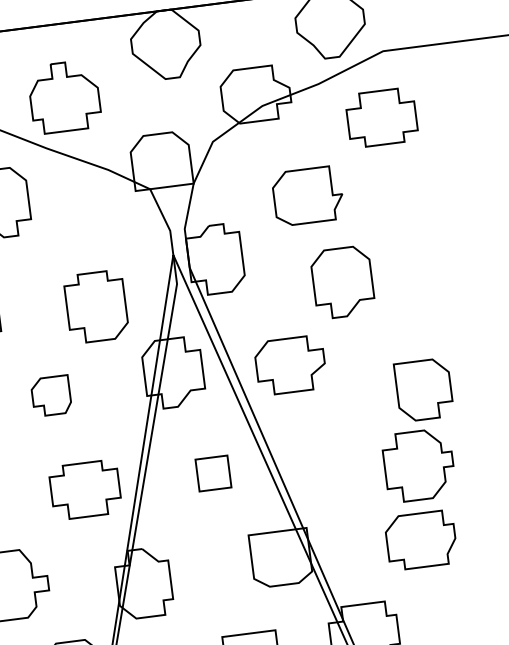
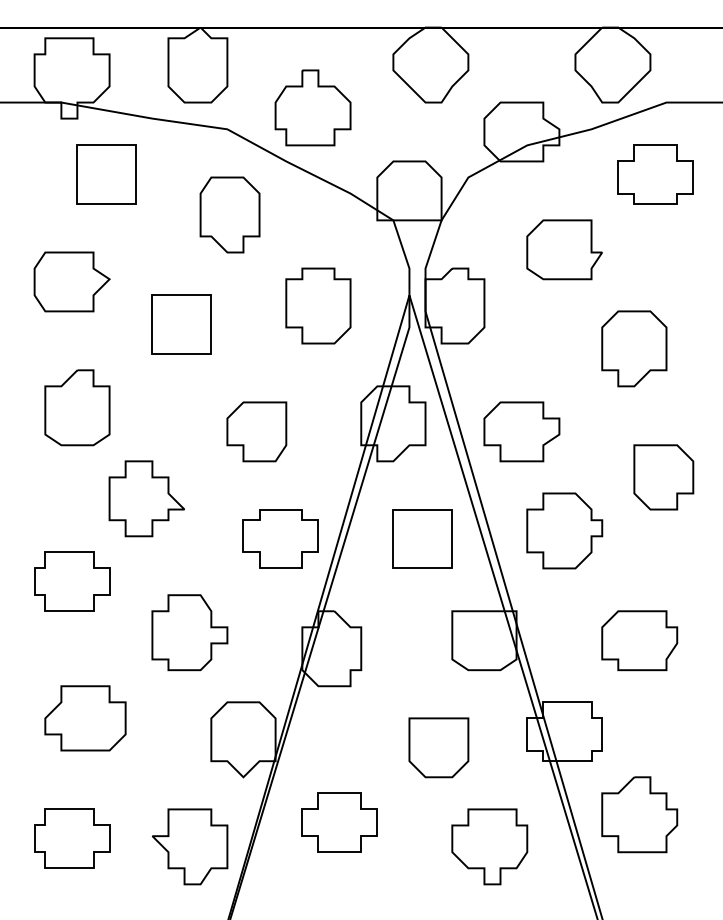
part: (342, 282) -> (634, 348), moved
part: (96, 306) -> (318, 305), moved
part: (50, 395) -> (256, 431), size x1.43
part: (418, 465) -> (564, 530), moved
part: (213, 473) -> (422, 538), size x1.67

